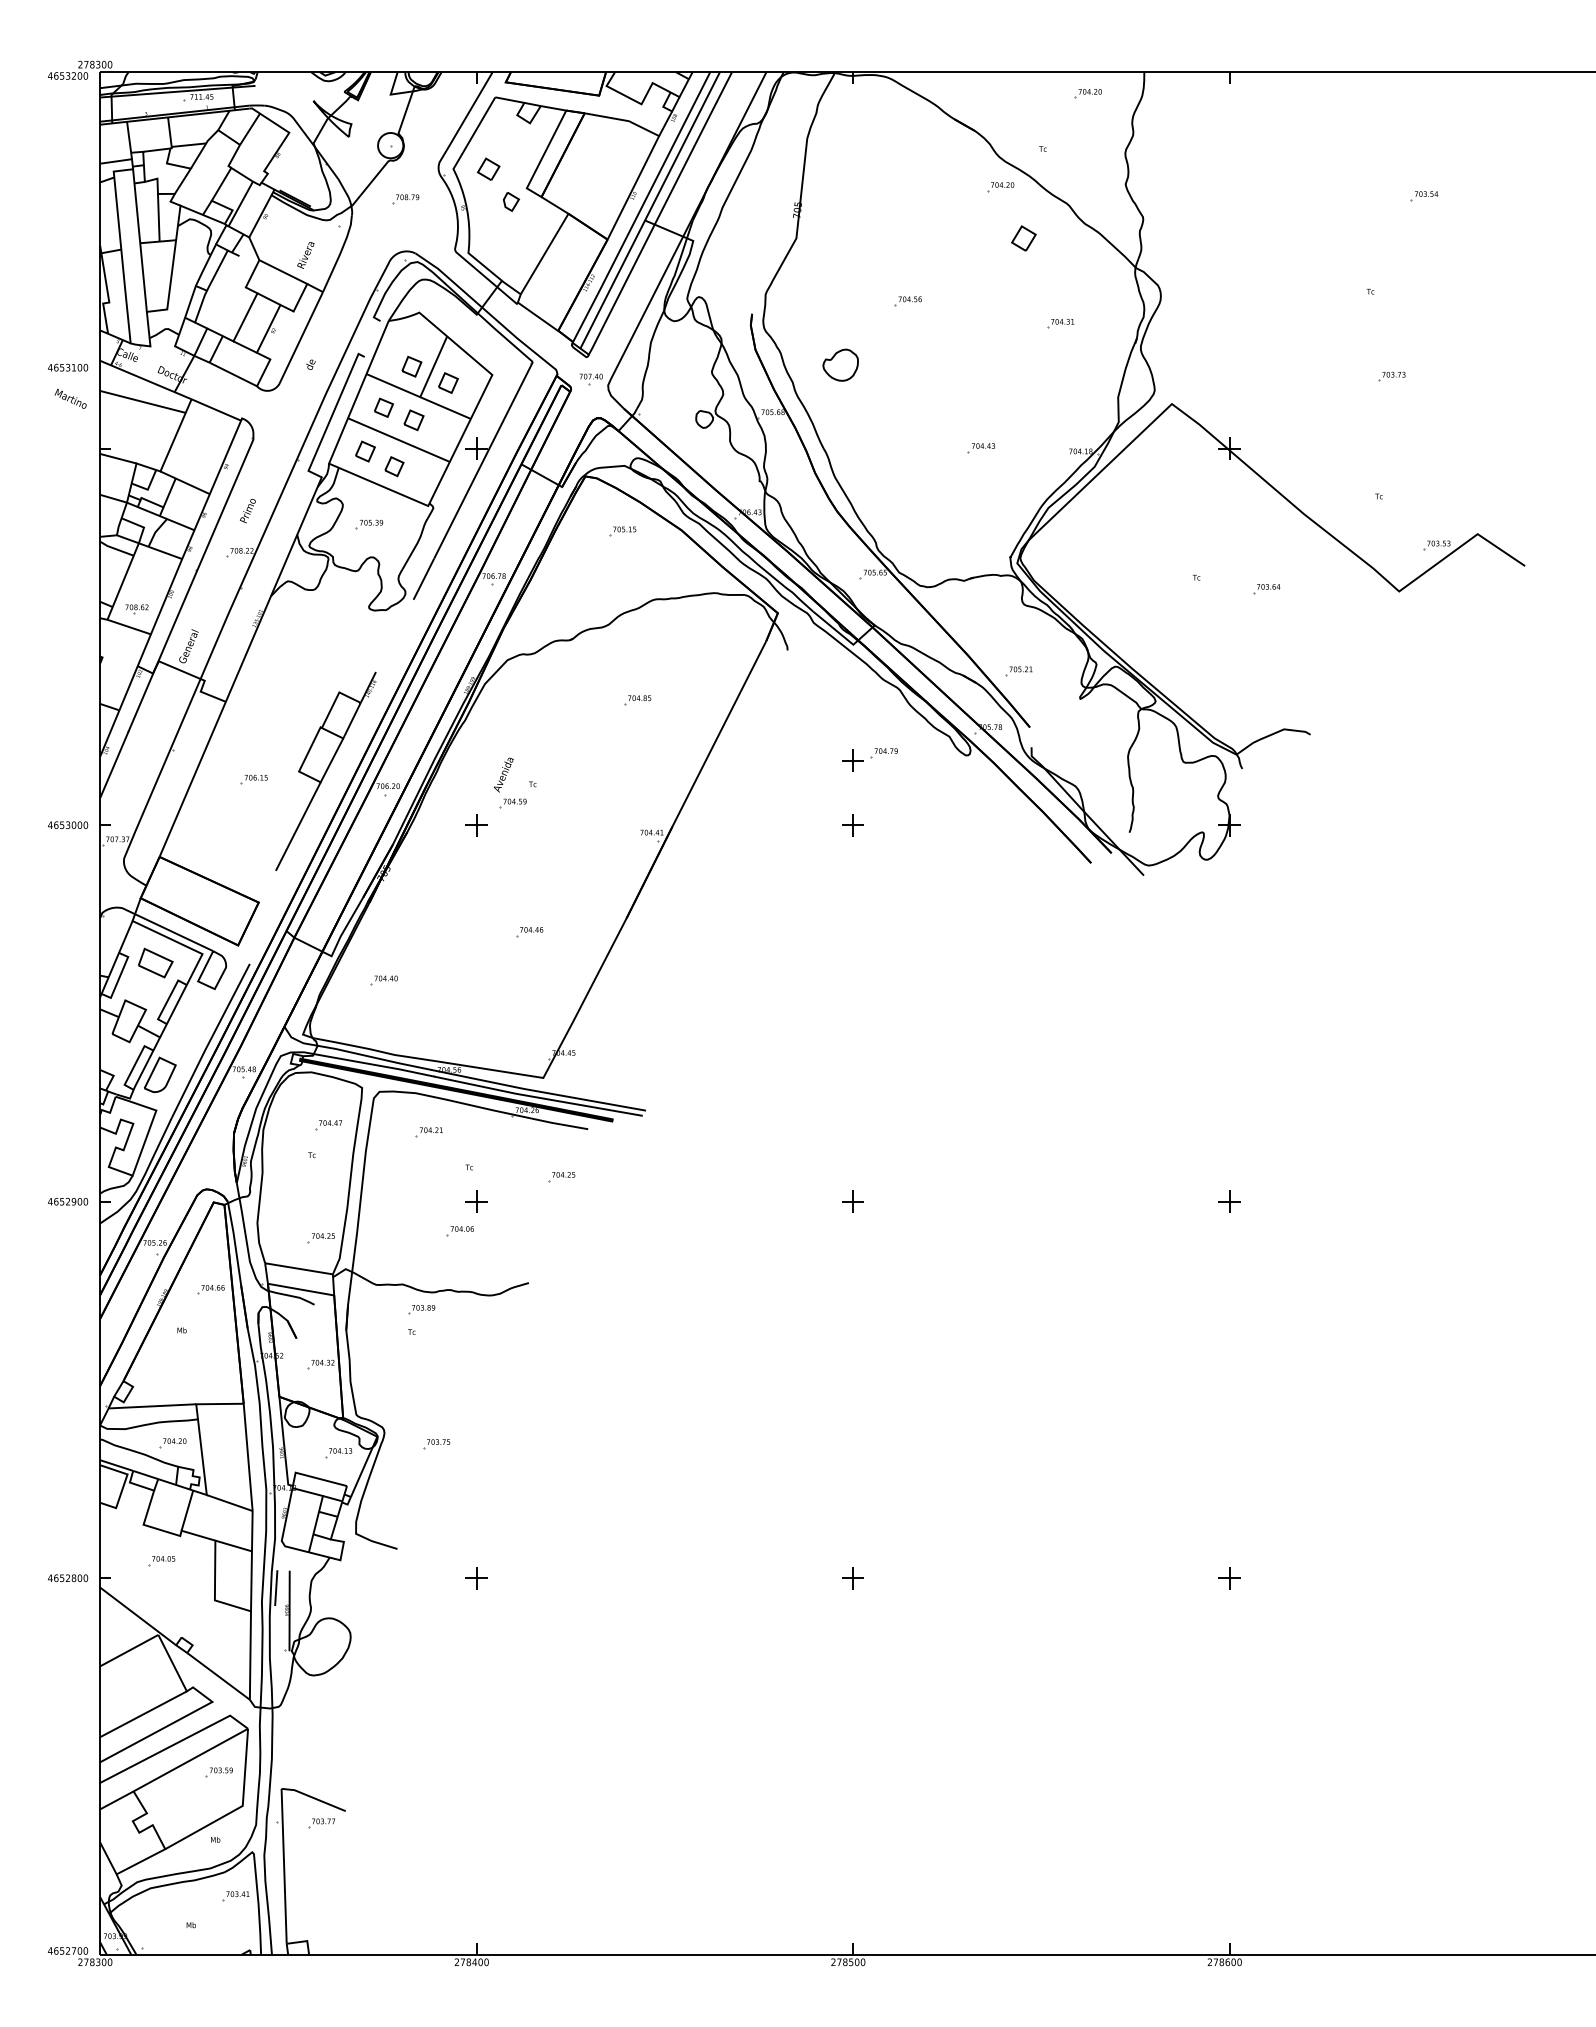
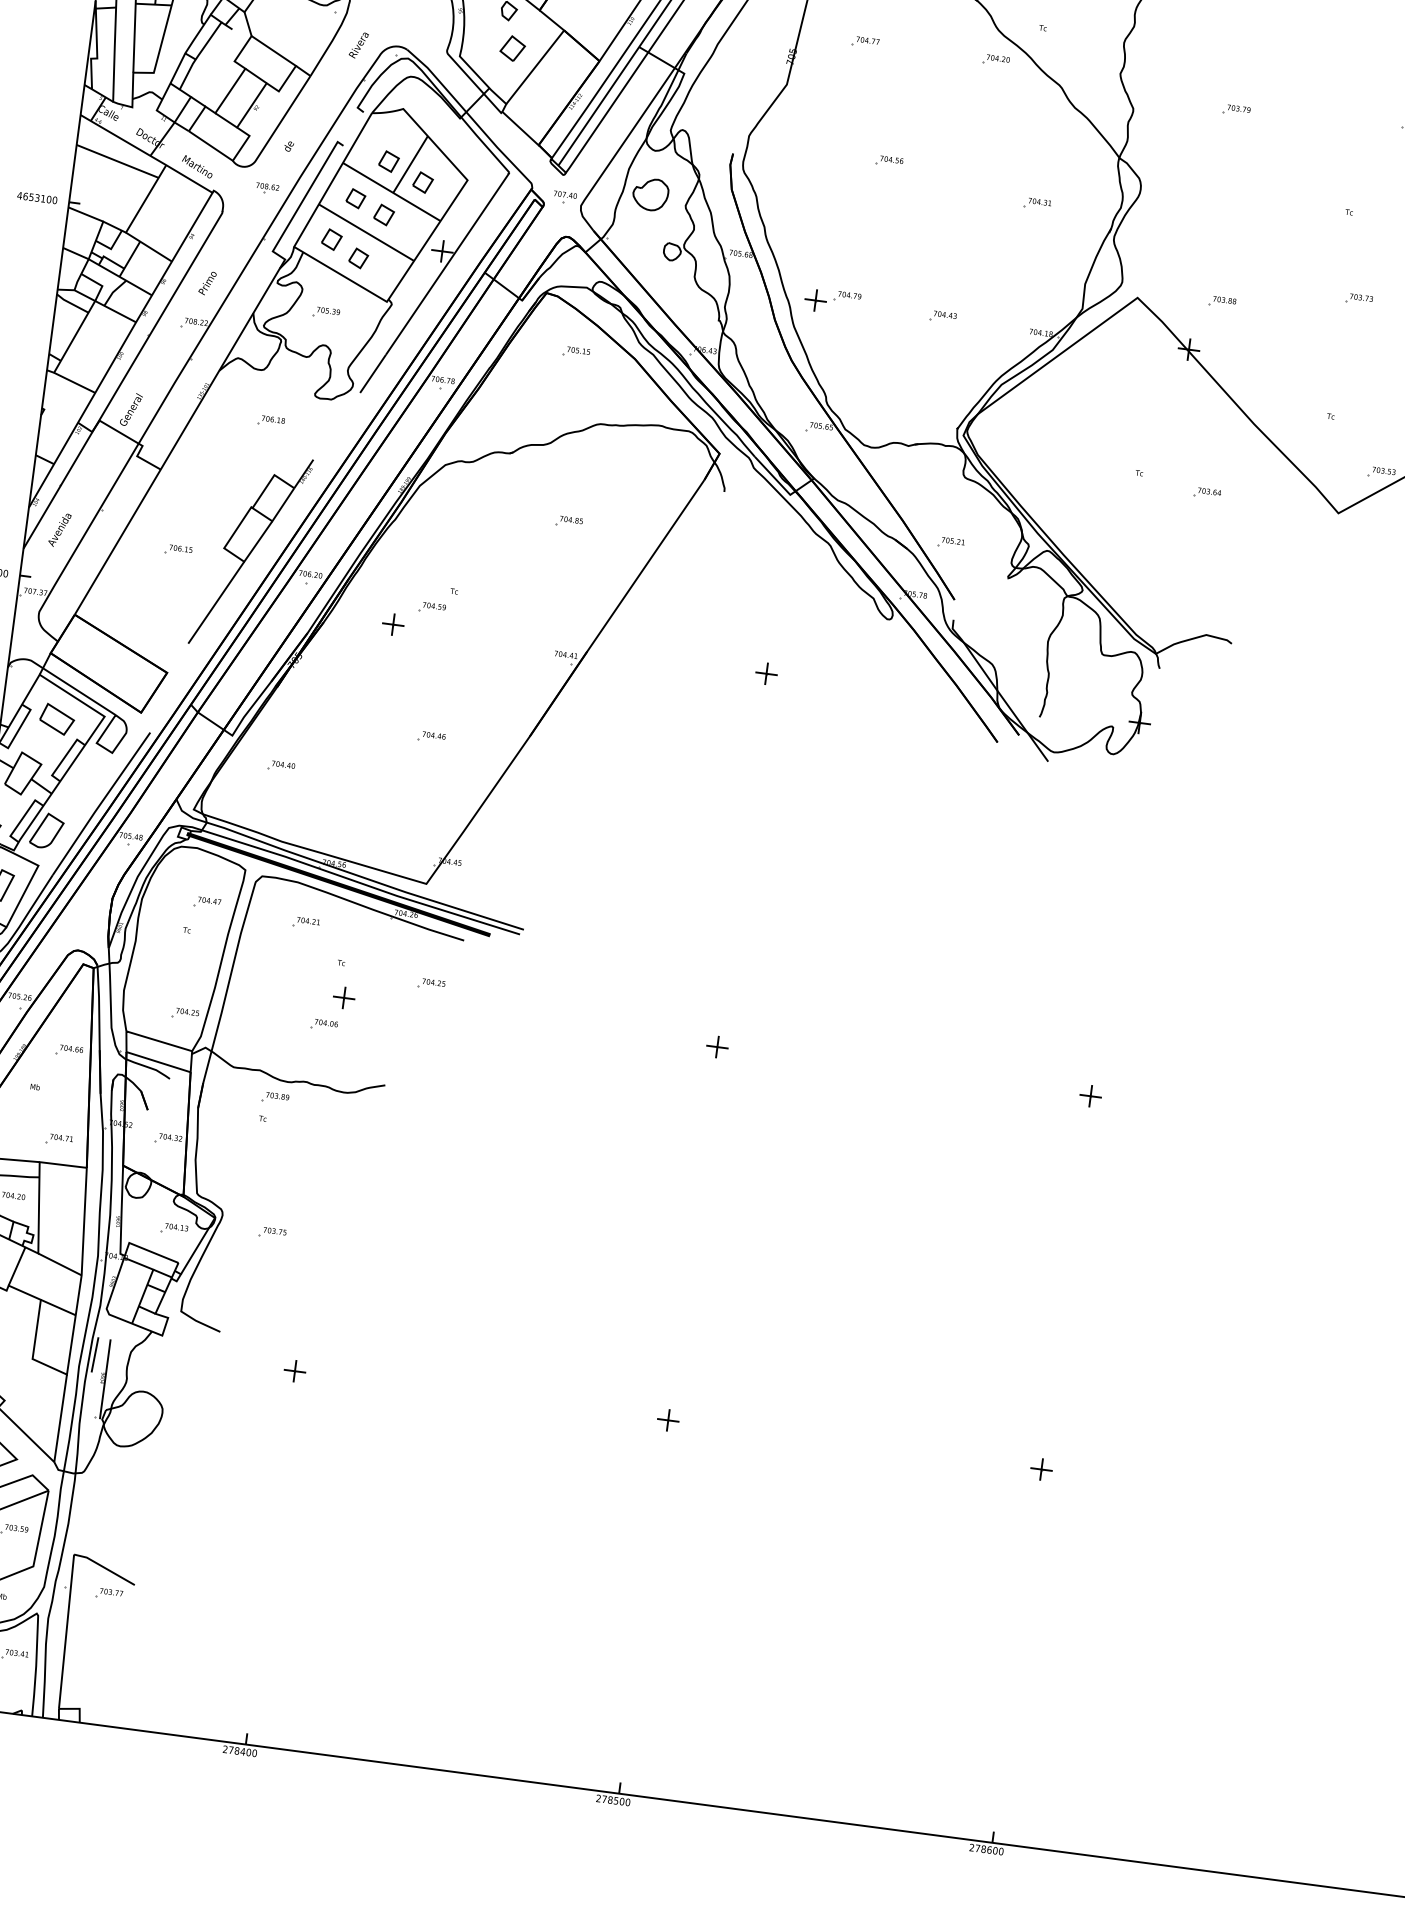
part: (868, 186) -> (865, 42), added
part: (1245, 205) -> (1236, 110), added
part: (1023, 238) -> (512, 48), moved
text: (305, 255) -> (358, 45), moved
part: (840, 364) -> (650, 193), moved
text: (68, 367) -> (37, 197), moved
part: (1256, 397) -> (1222, 302), added
text: (70, 398) -> (197, 166), moved
part: (136, 609) -> (266, 188), moved
part: (328, 639) -> (270, 421), added
part: (869, 759) -> (832, 301), moved
text: (503, 774) -> (59, 529), moved
part: (212, 1379) -> (59, 1139), added

